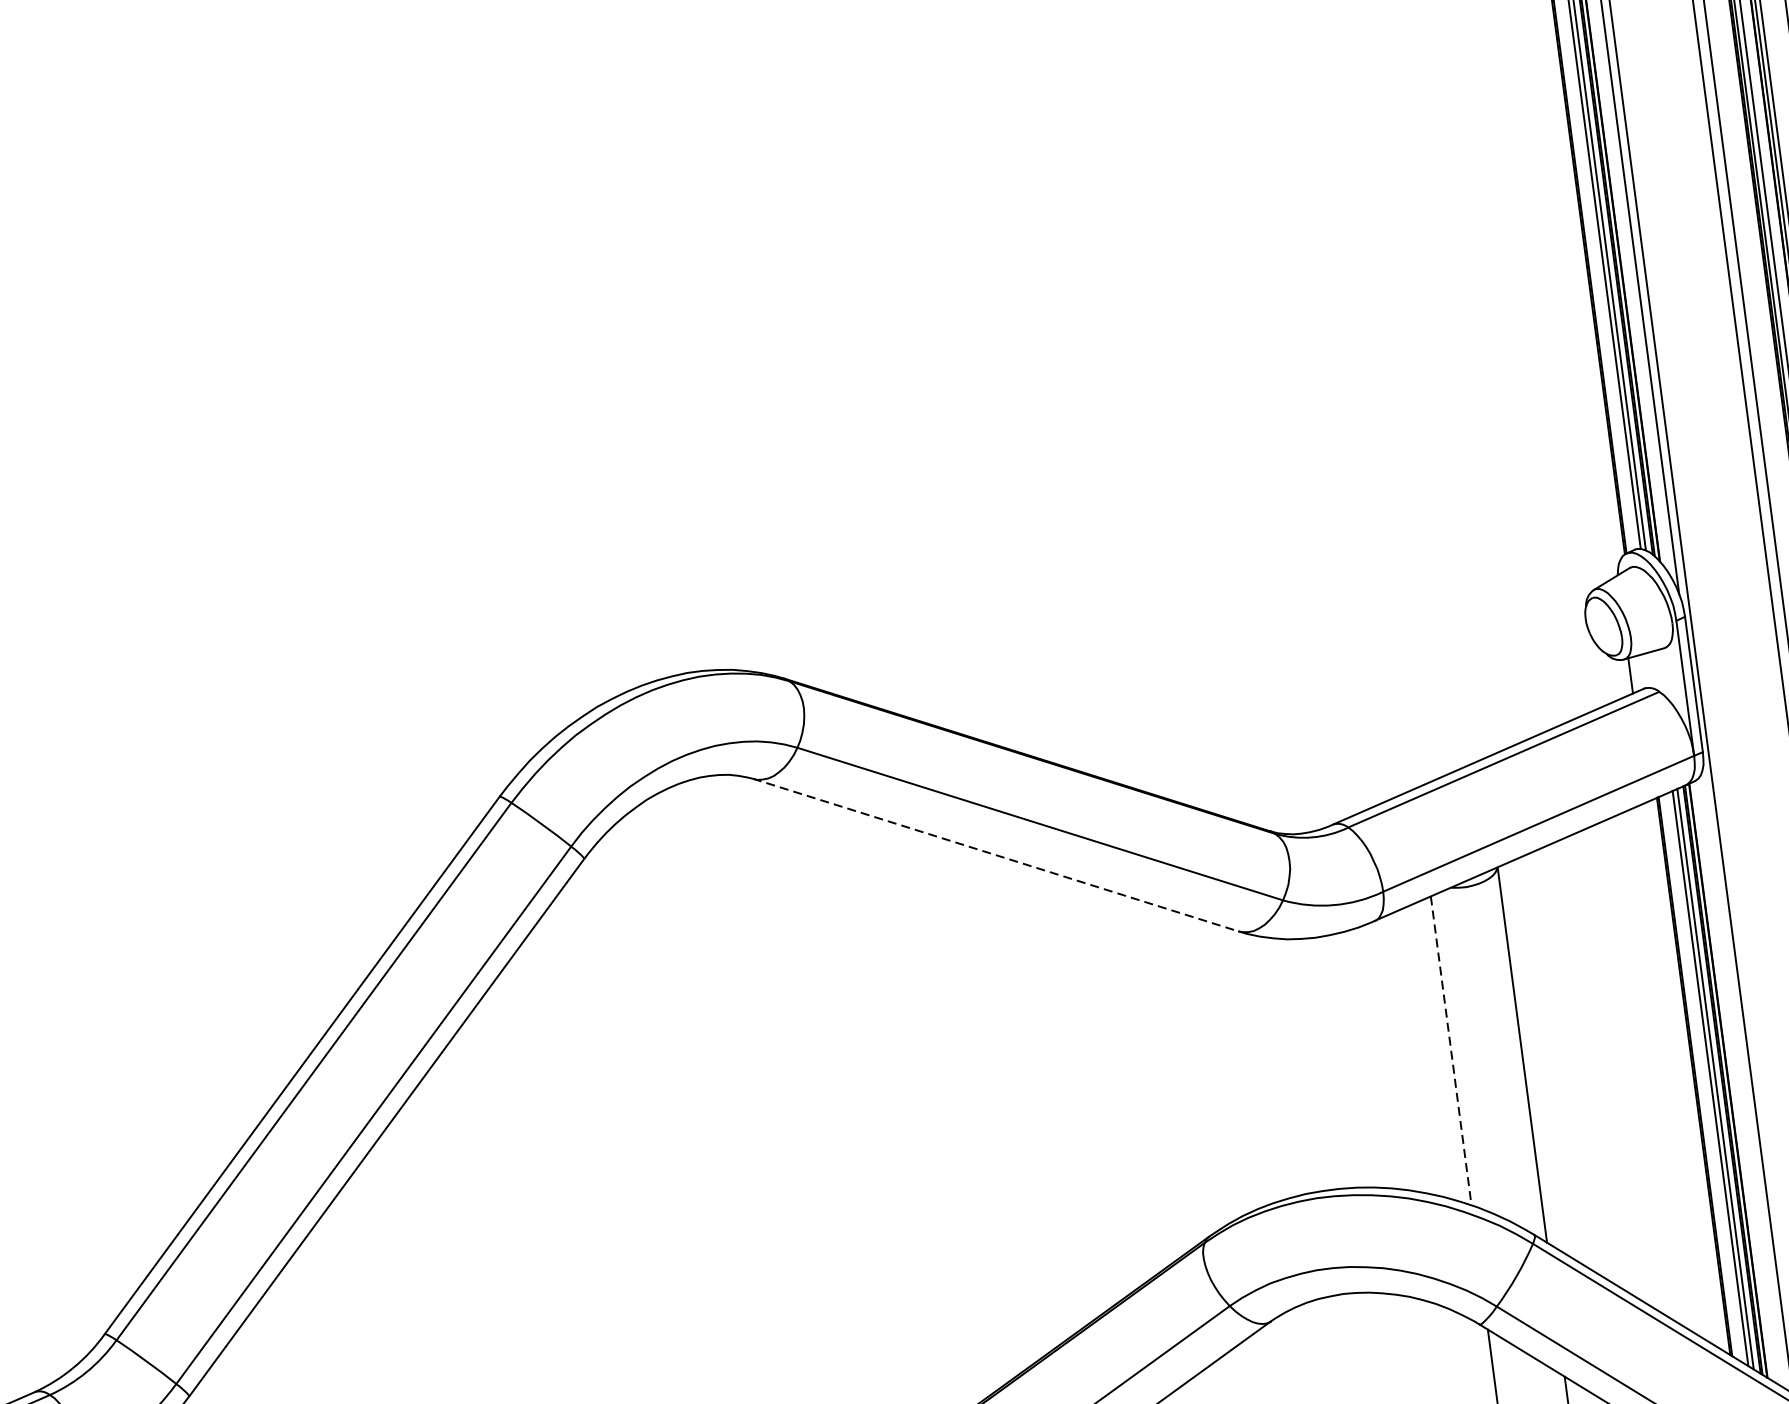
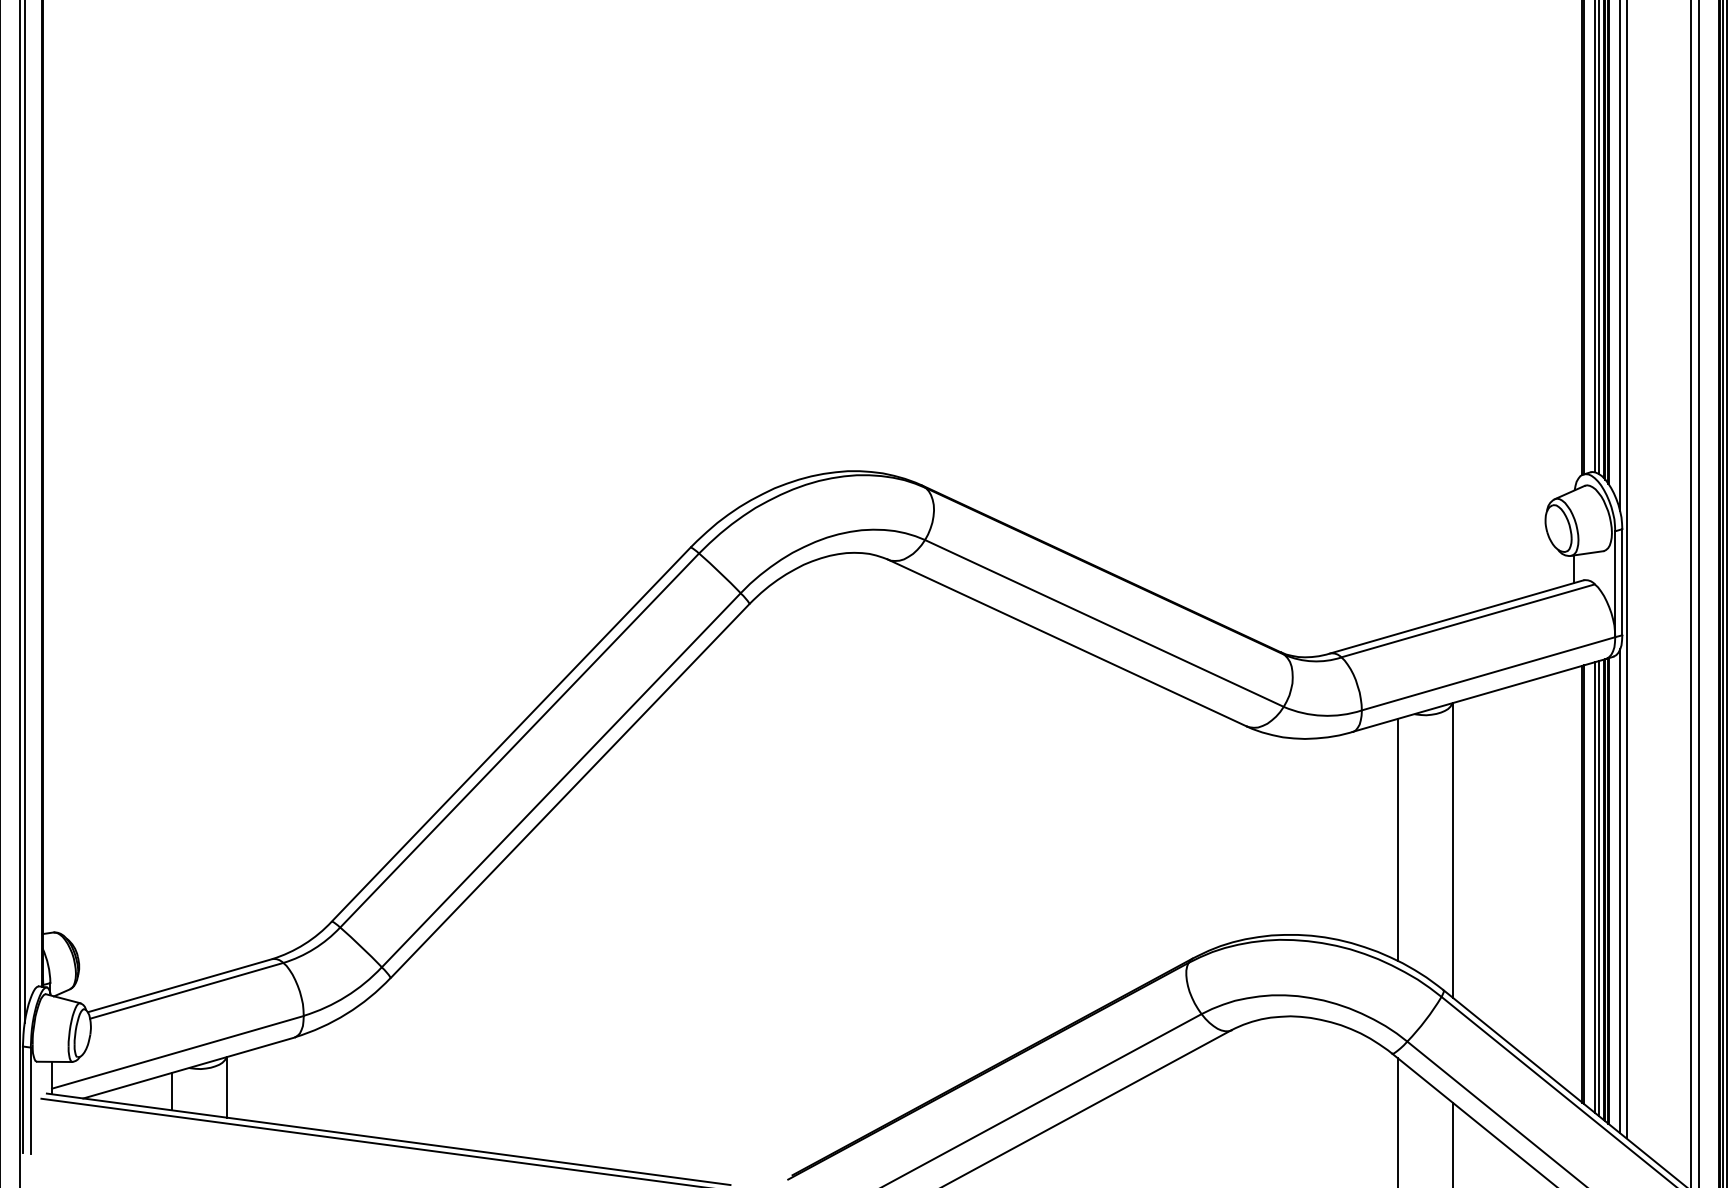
line: (995, 854) -> (1066, 642), dashed -> solid
line: (1451, 1051) -> (1398, 840), dashed -> solid
line: (1743, 1079) -> (1620, 891), added

